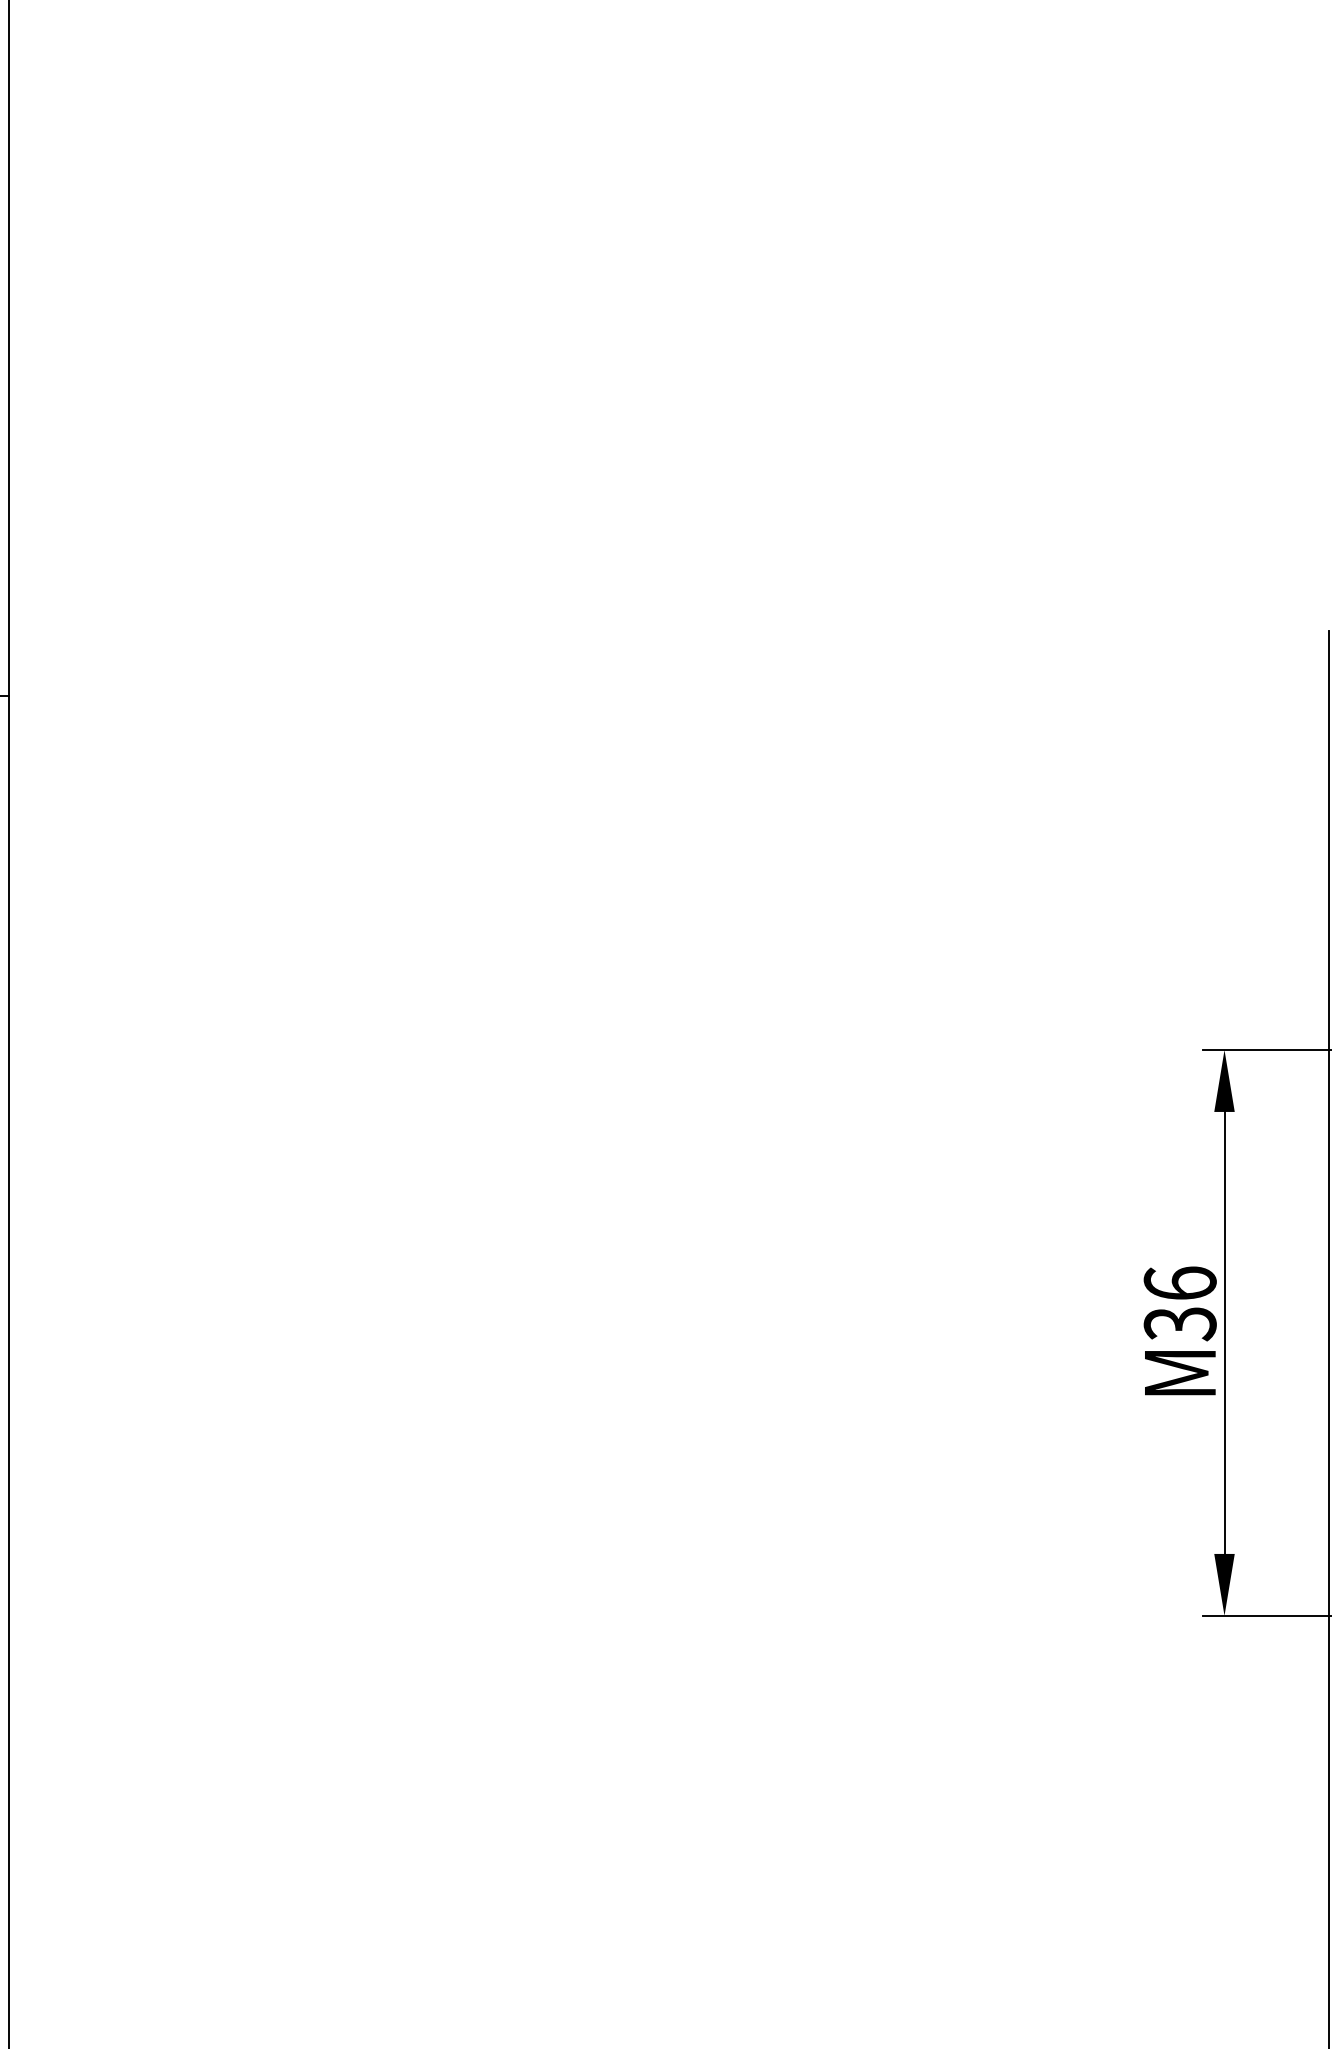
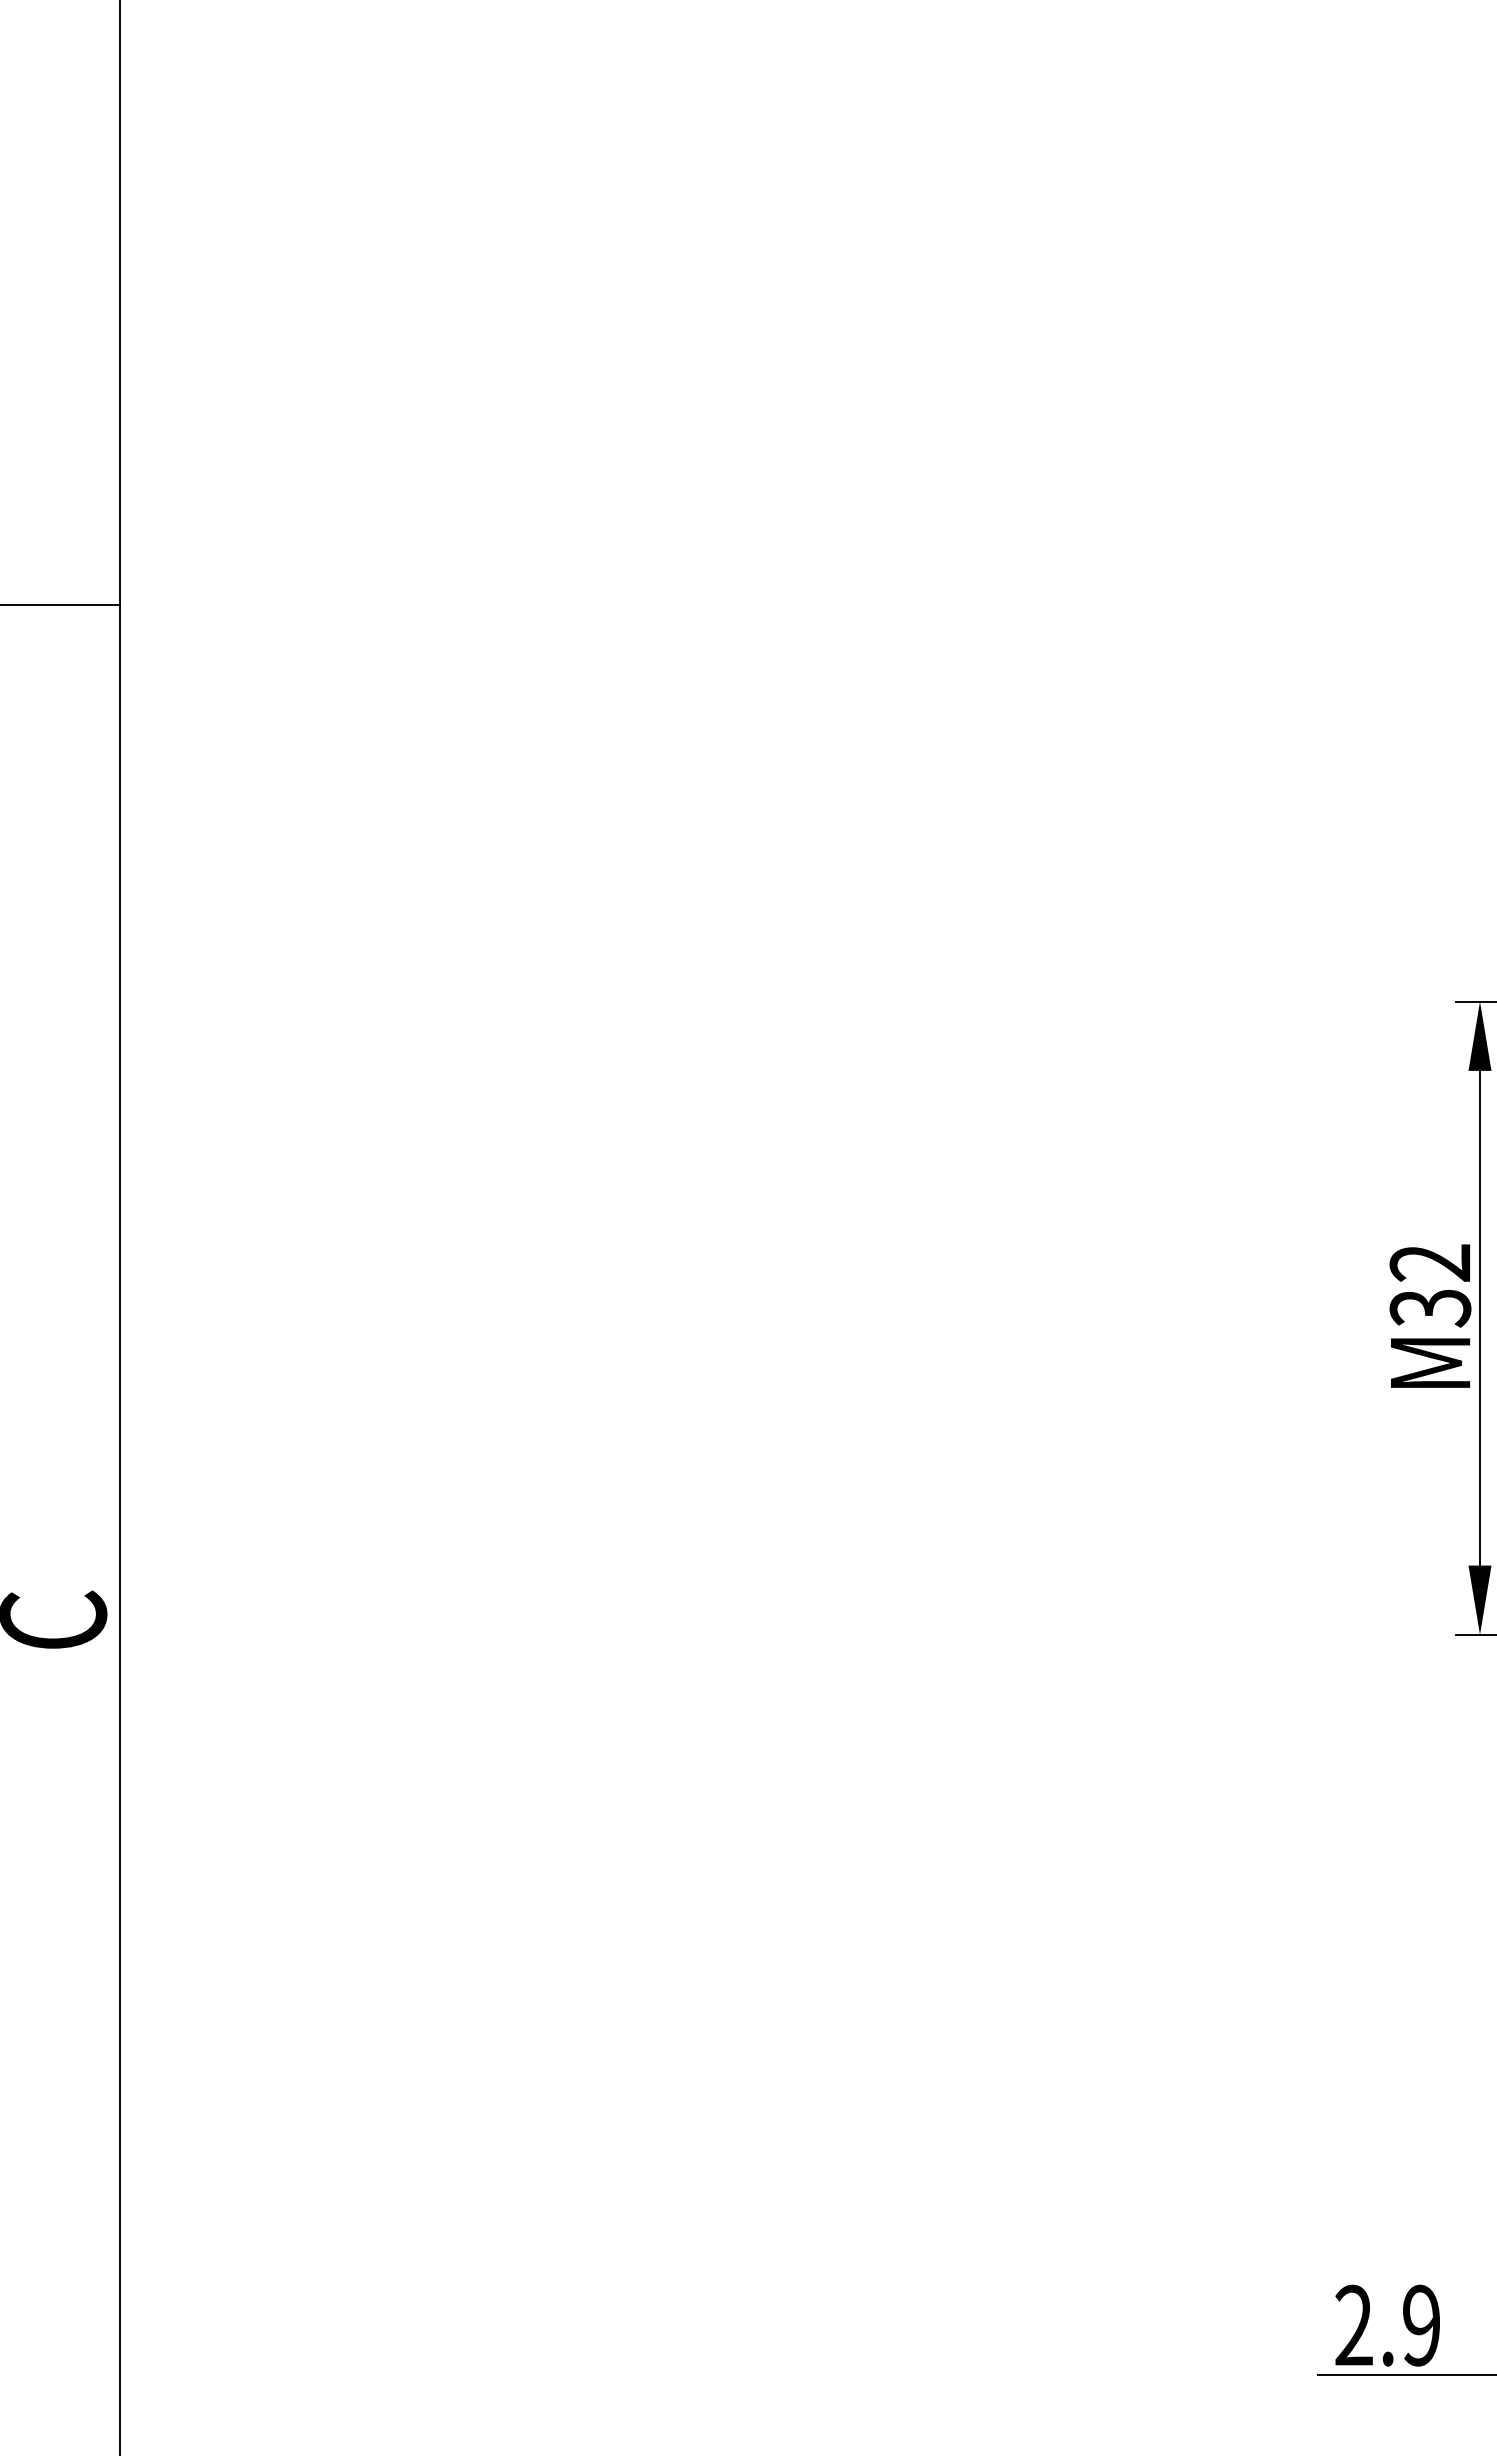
text: (1180, 1283) -> (1430, 1262), M36 -> M32

